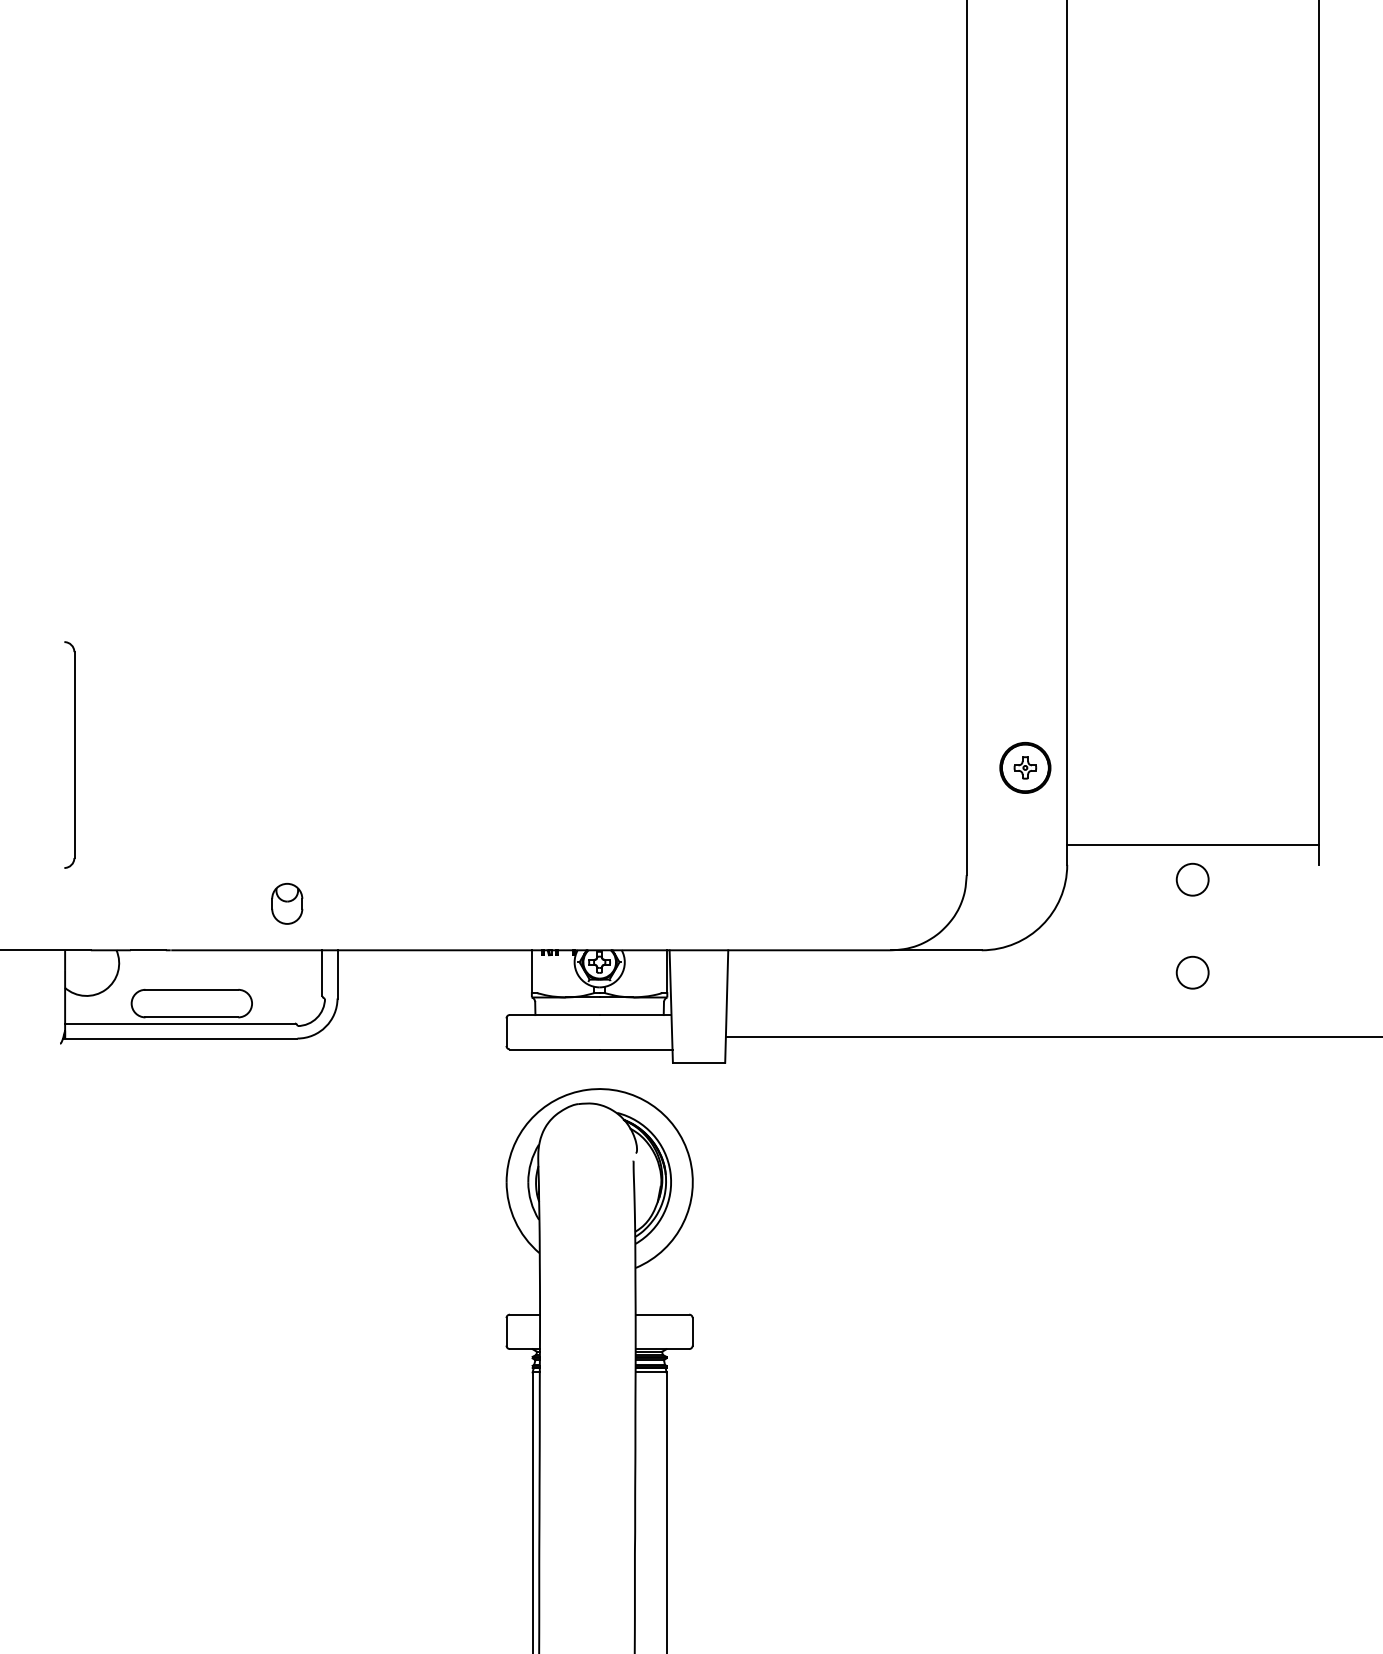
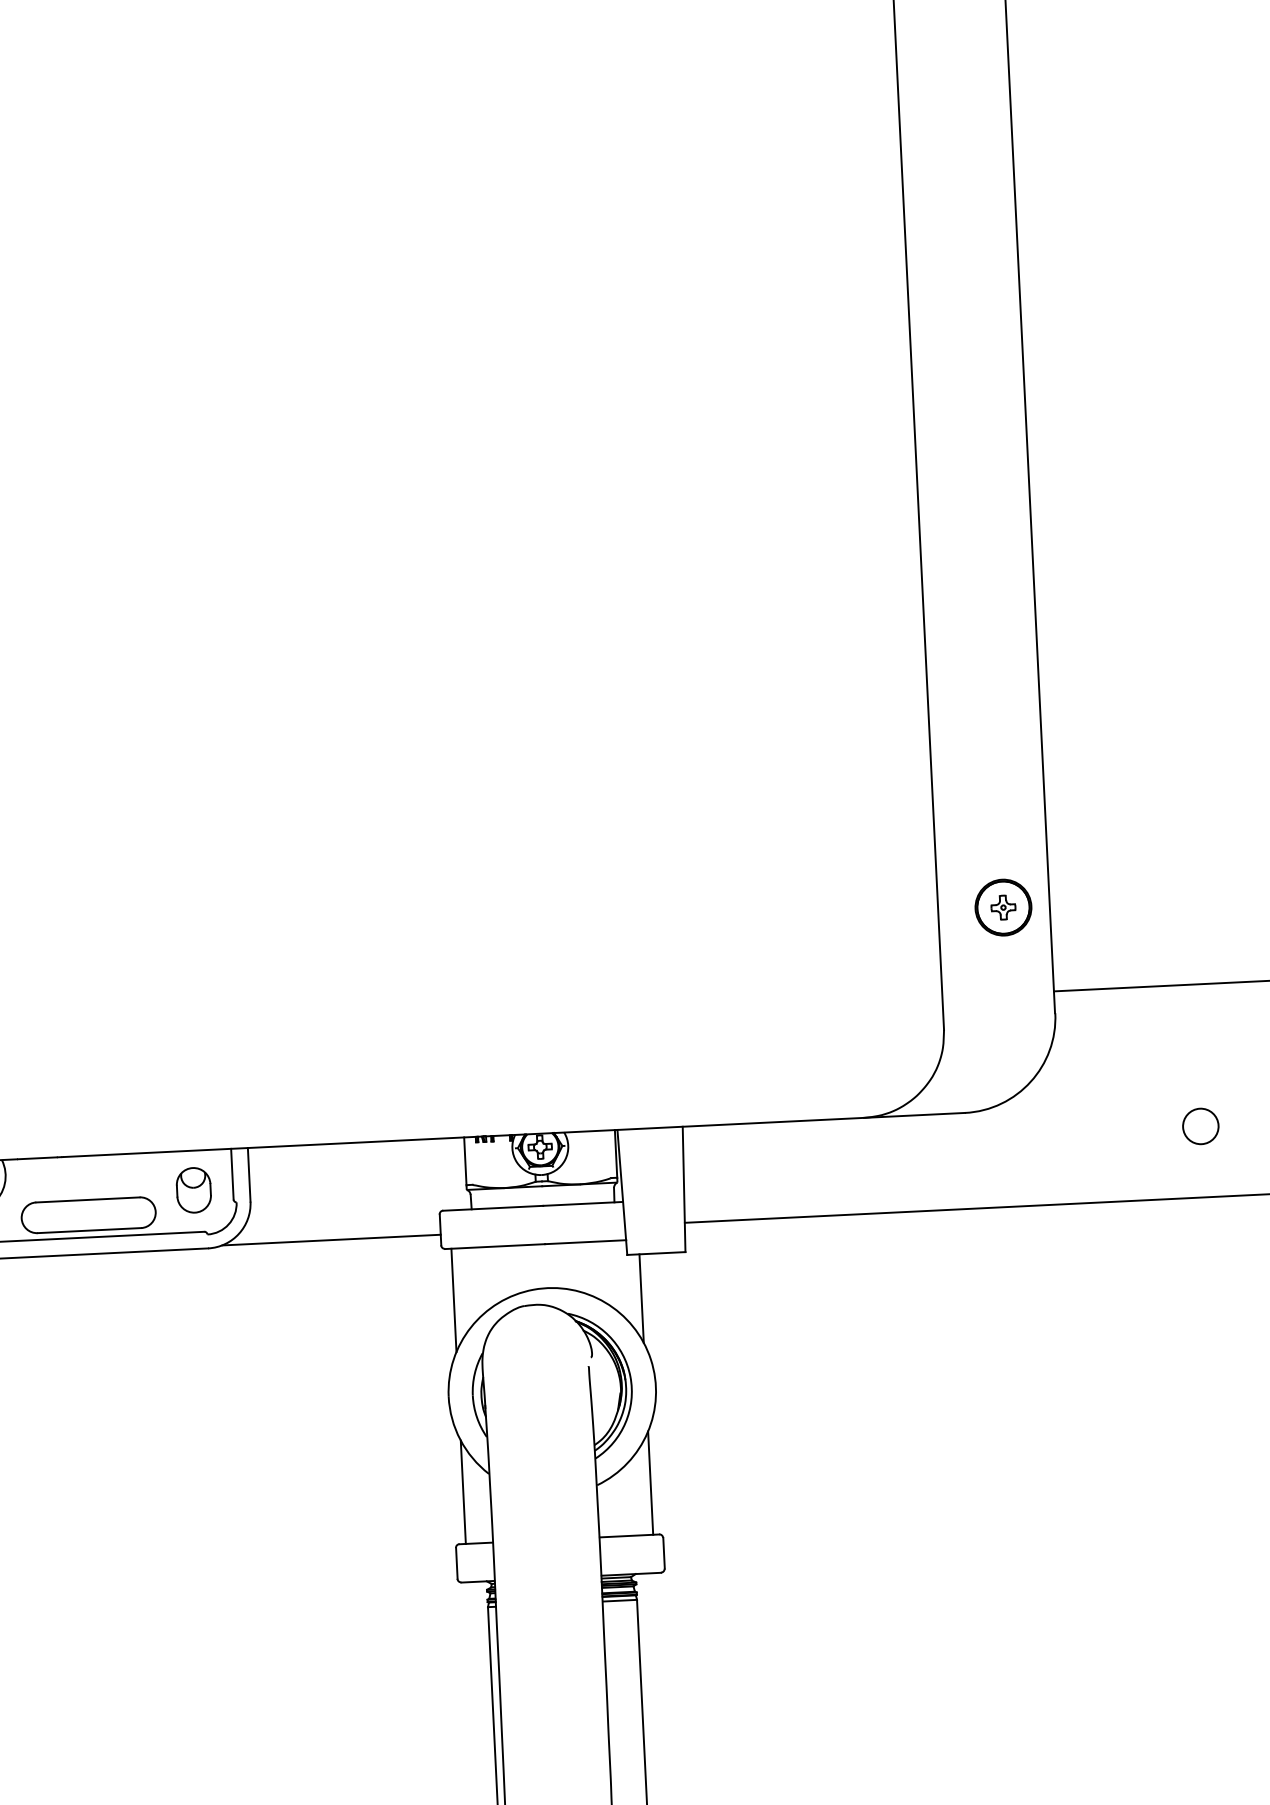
circle: (1192, 879) -> (1195, 1022), removed
part: (287, 903) -> (194, 1189), moved
line: (408, 1036) -> (331, 1240), added
line: (515, 1095) -> (453, 1299), added
line: (683, 1102) -> (641, 1298), added
line: (515, 1267) -> (463, 1491), added
line: (683, 1267) -> (650, 1482), added

